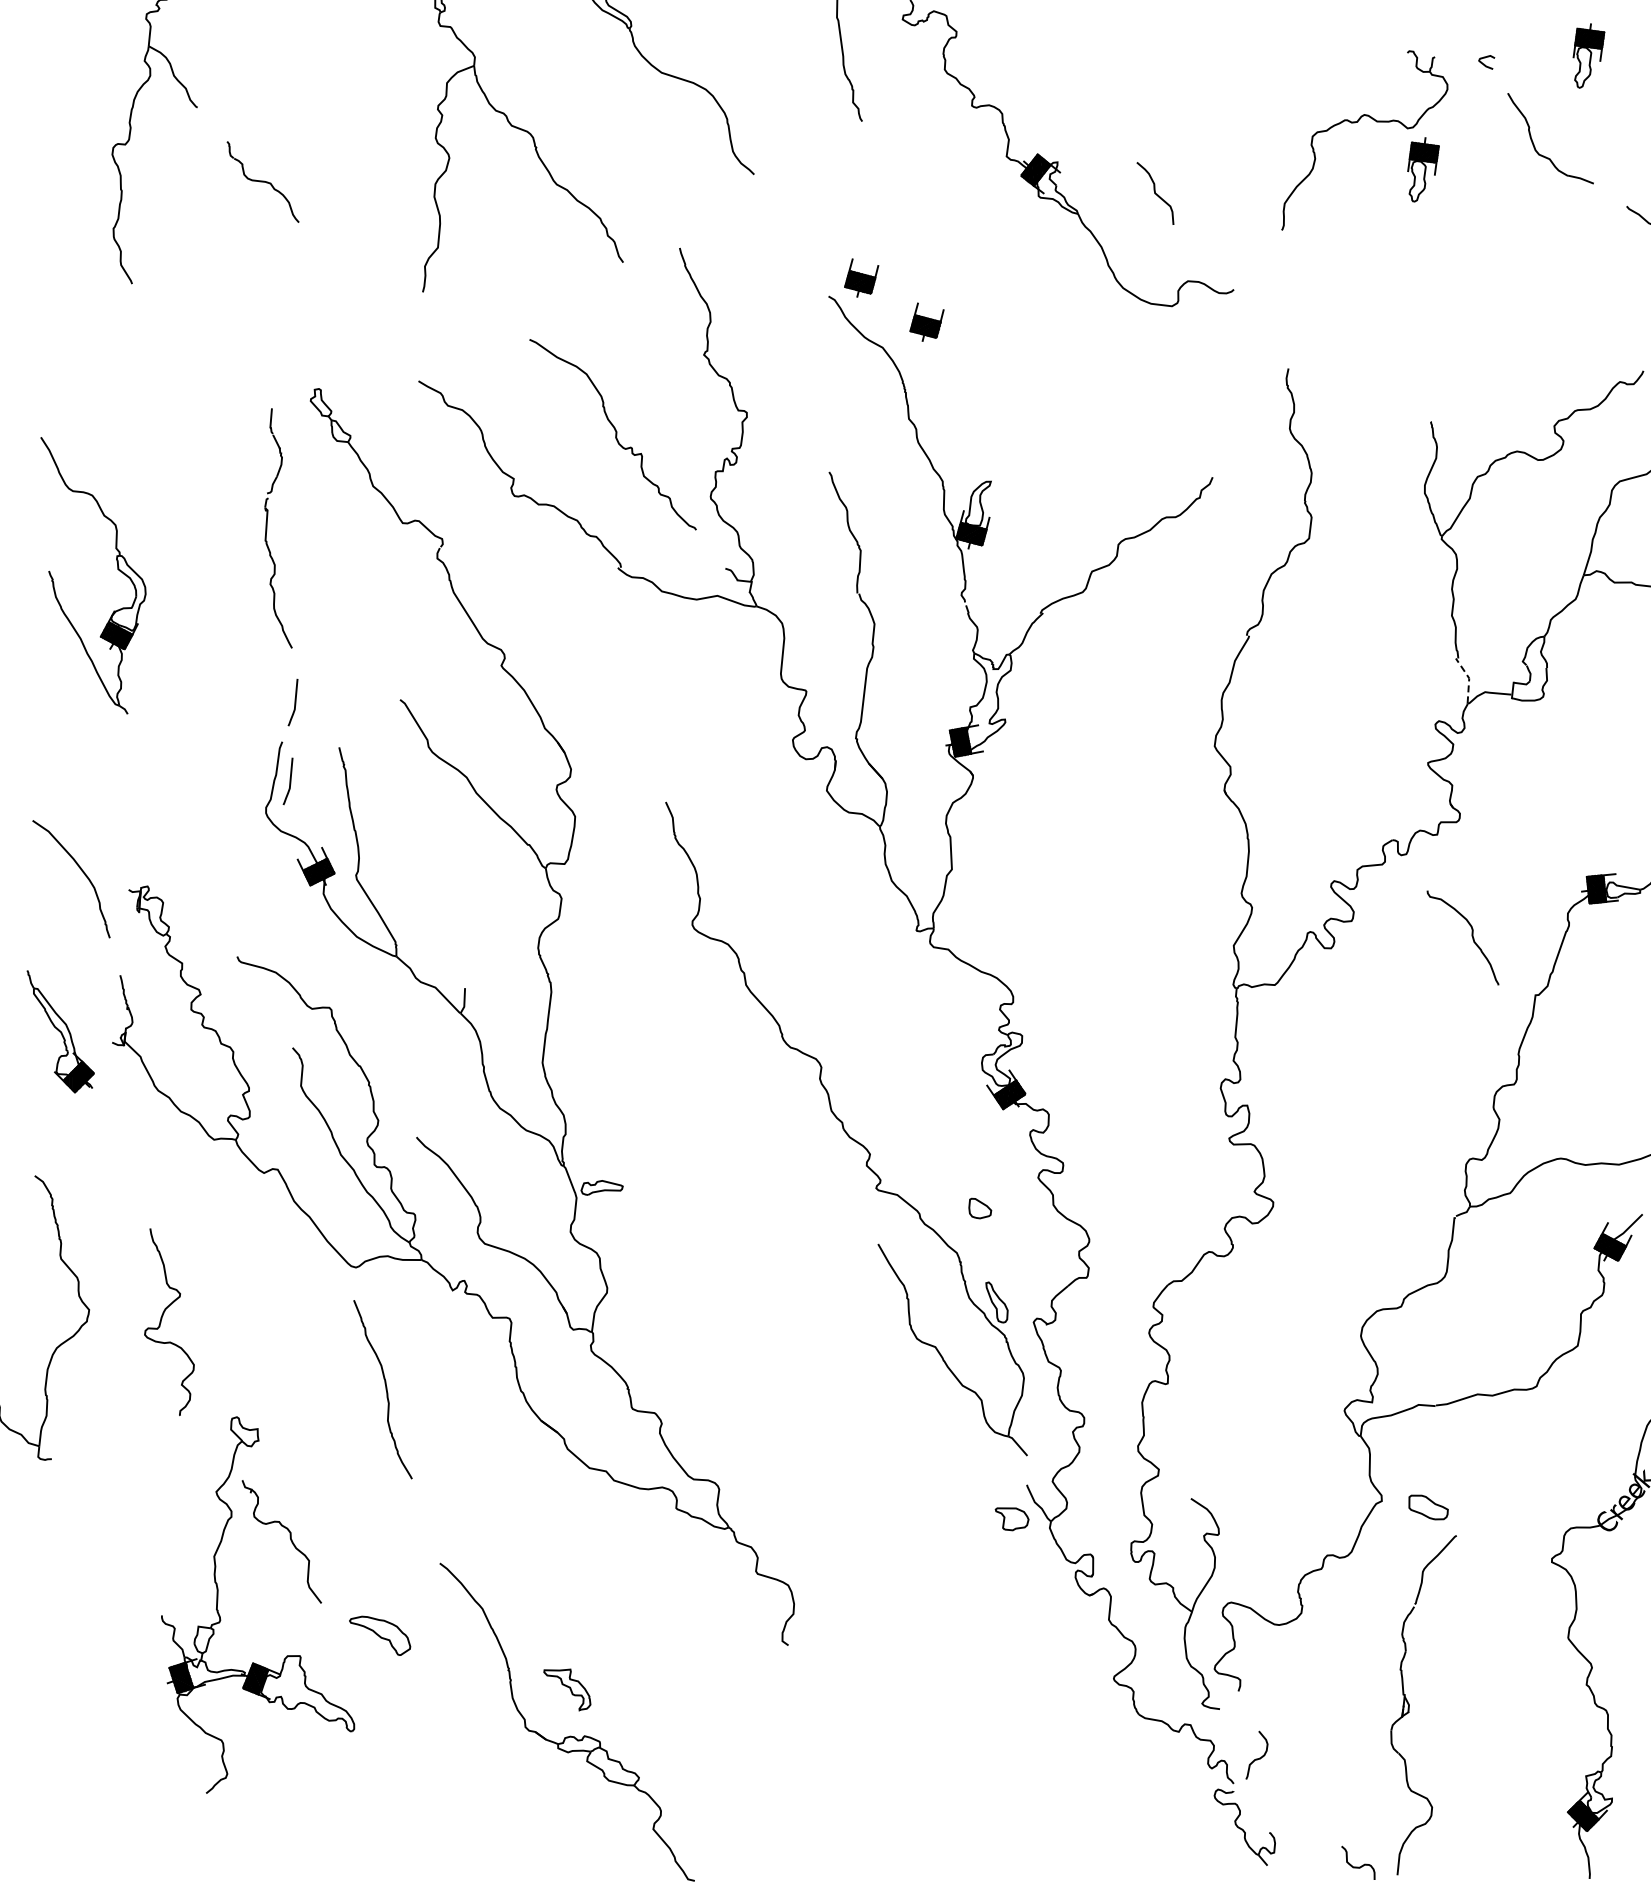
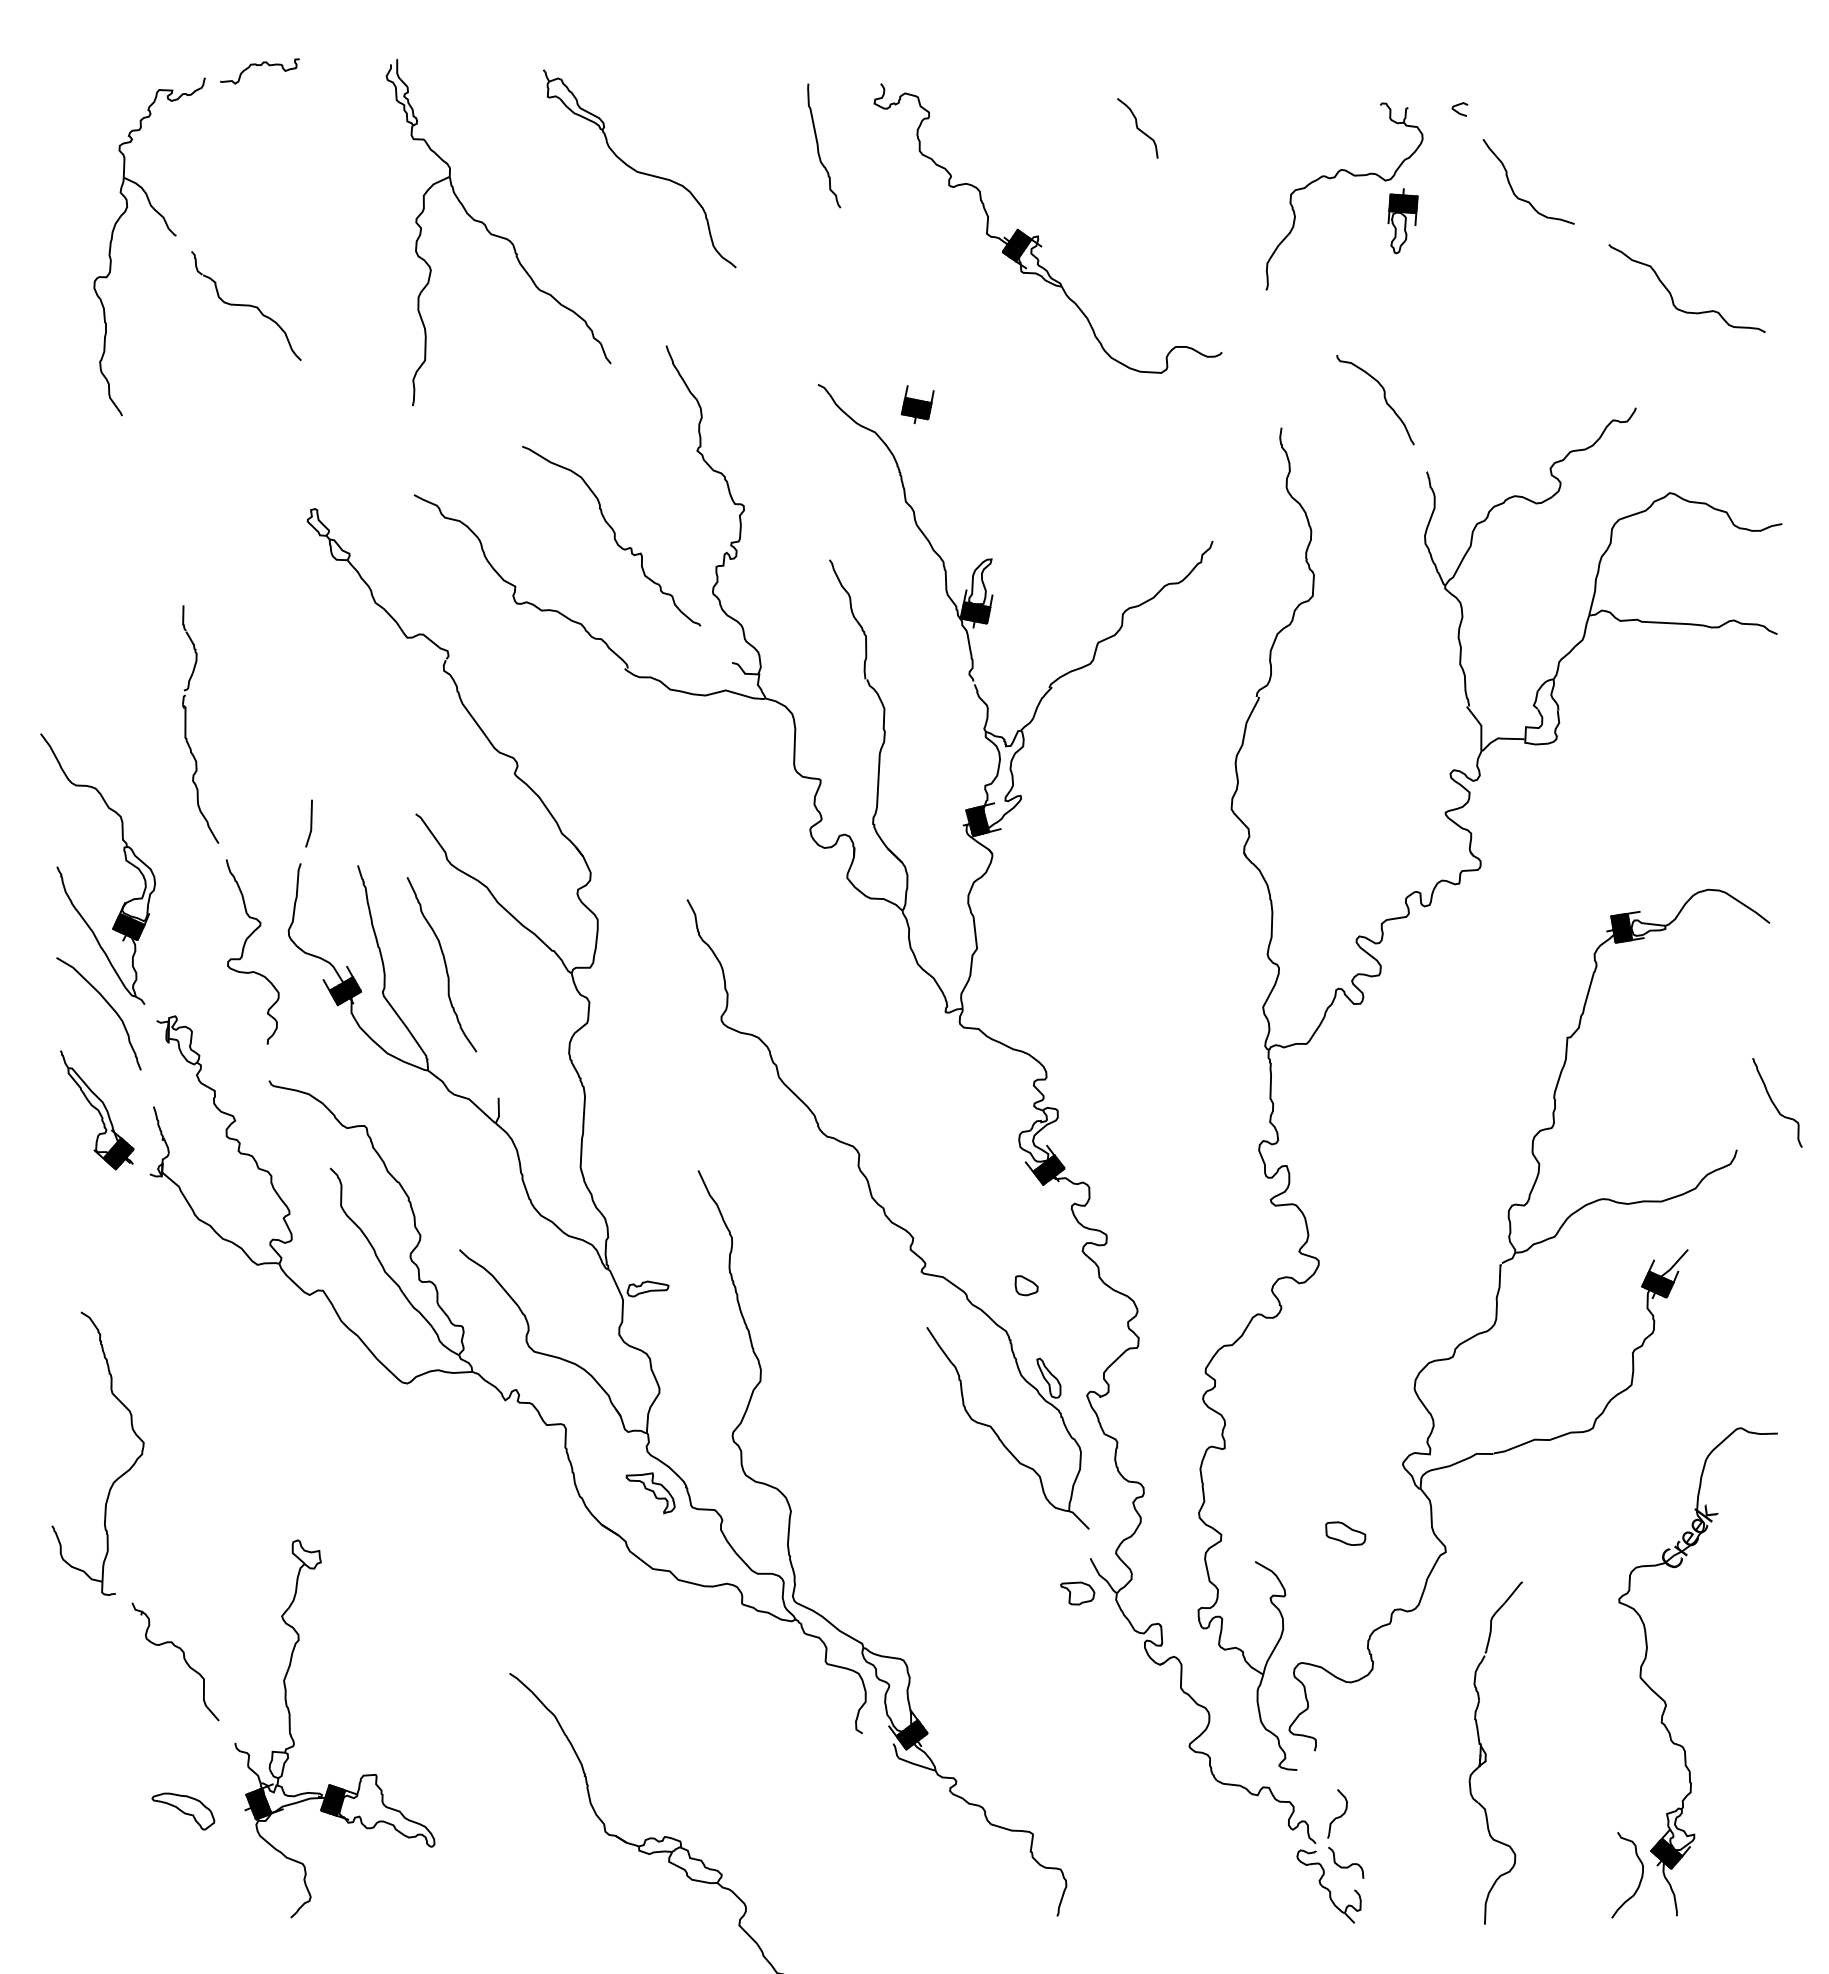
part: (1587, 56) -> (1560, 97), removed
part: (263, 181) -> (246, 305), size x1.43
curve: (1155, 193) -> (1137, 128), moved
part: (861, 278) -> (849, 364), removed
part: (267, 527) -> (186, 724), moved
part: (117, 570) -> (125, 861), moved
line: (1469, 678) -> (1481, 725), dashed -> solid
curve: (289, 781) -> (310, 902), removed
curve: (1471, 935) -> (1383, 397), moved
part: (60, 1032) -> (97, 1110), moved
curve: (162, 1319) -> (244, 949), moved
curve: (385, 1389) -> (444, 964), moved
part: (728, 1464) -> (791, 1556), added
part: (1428, 1507) -> (1345, 1533), moved
part: (289, 1539) -> (183, 1659), moved
part: (380, 1635) -> (183, 1811), moved
part: (567, 1689) -> (650, 1493), moved
curve: (1555, 1838) -> (1640, 1878), added
curve: (1360, 1865) -> (1348, 1865), moved

